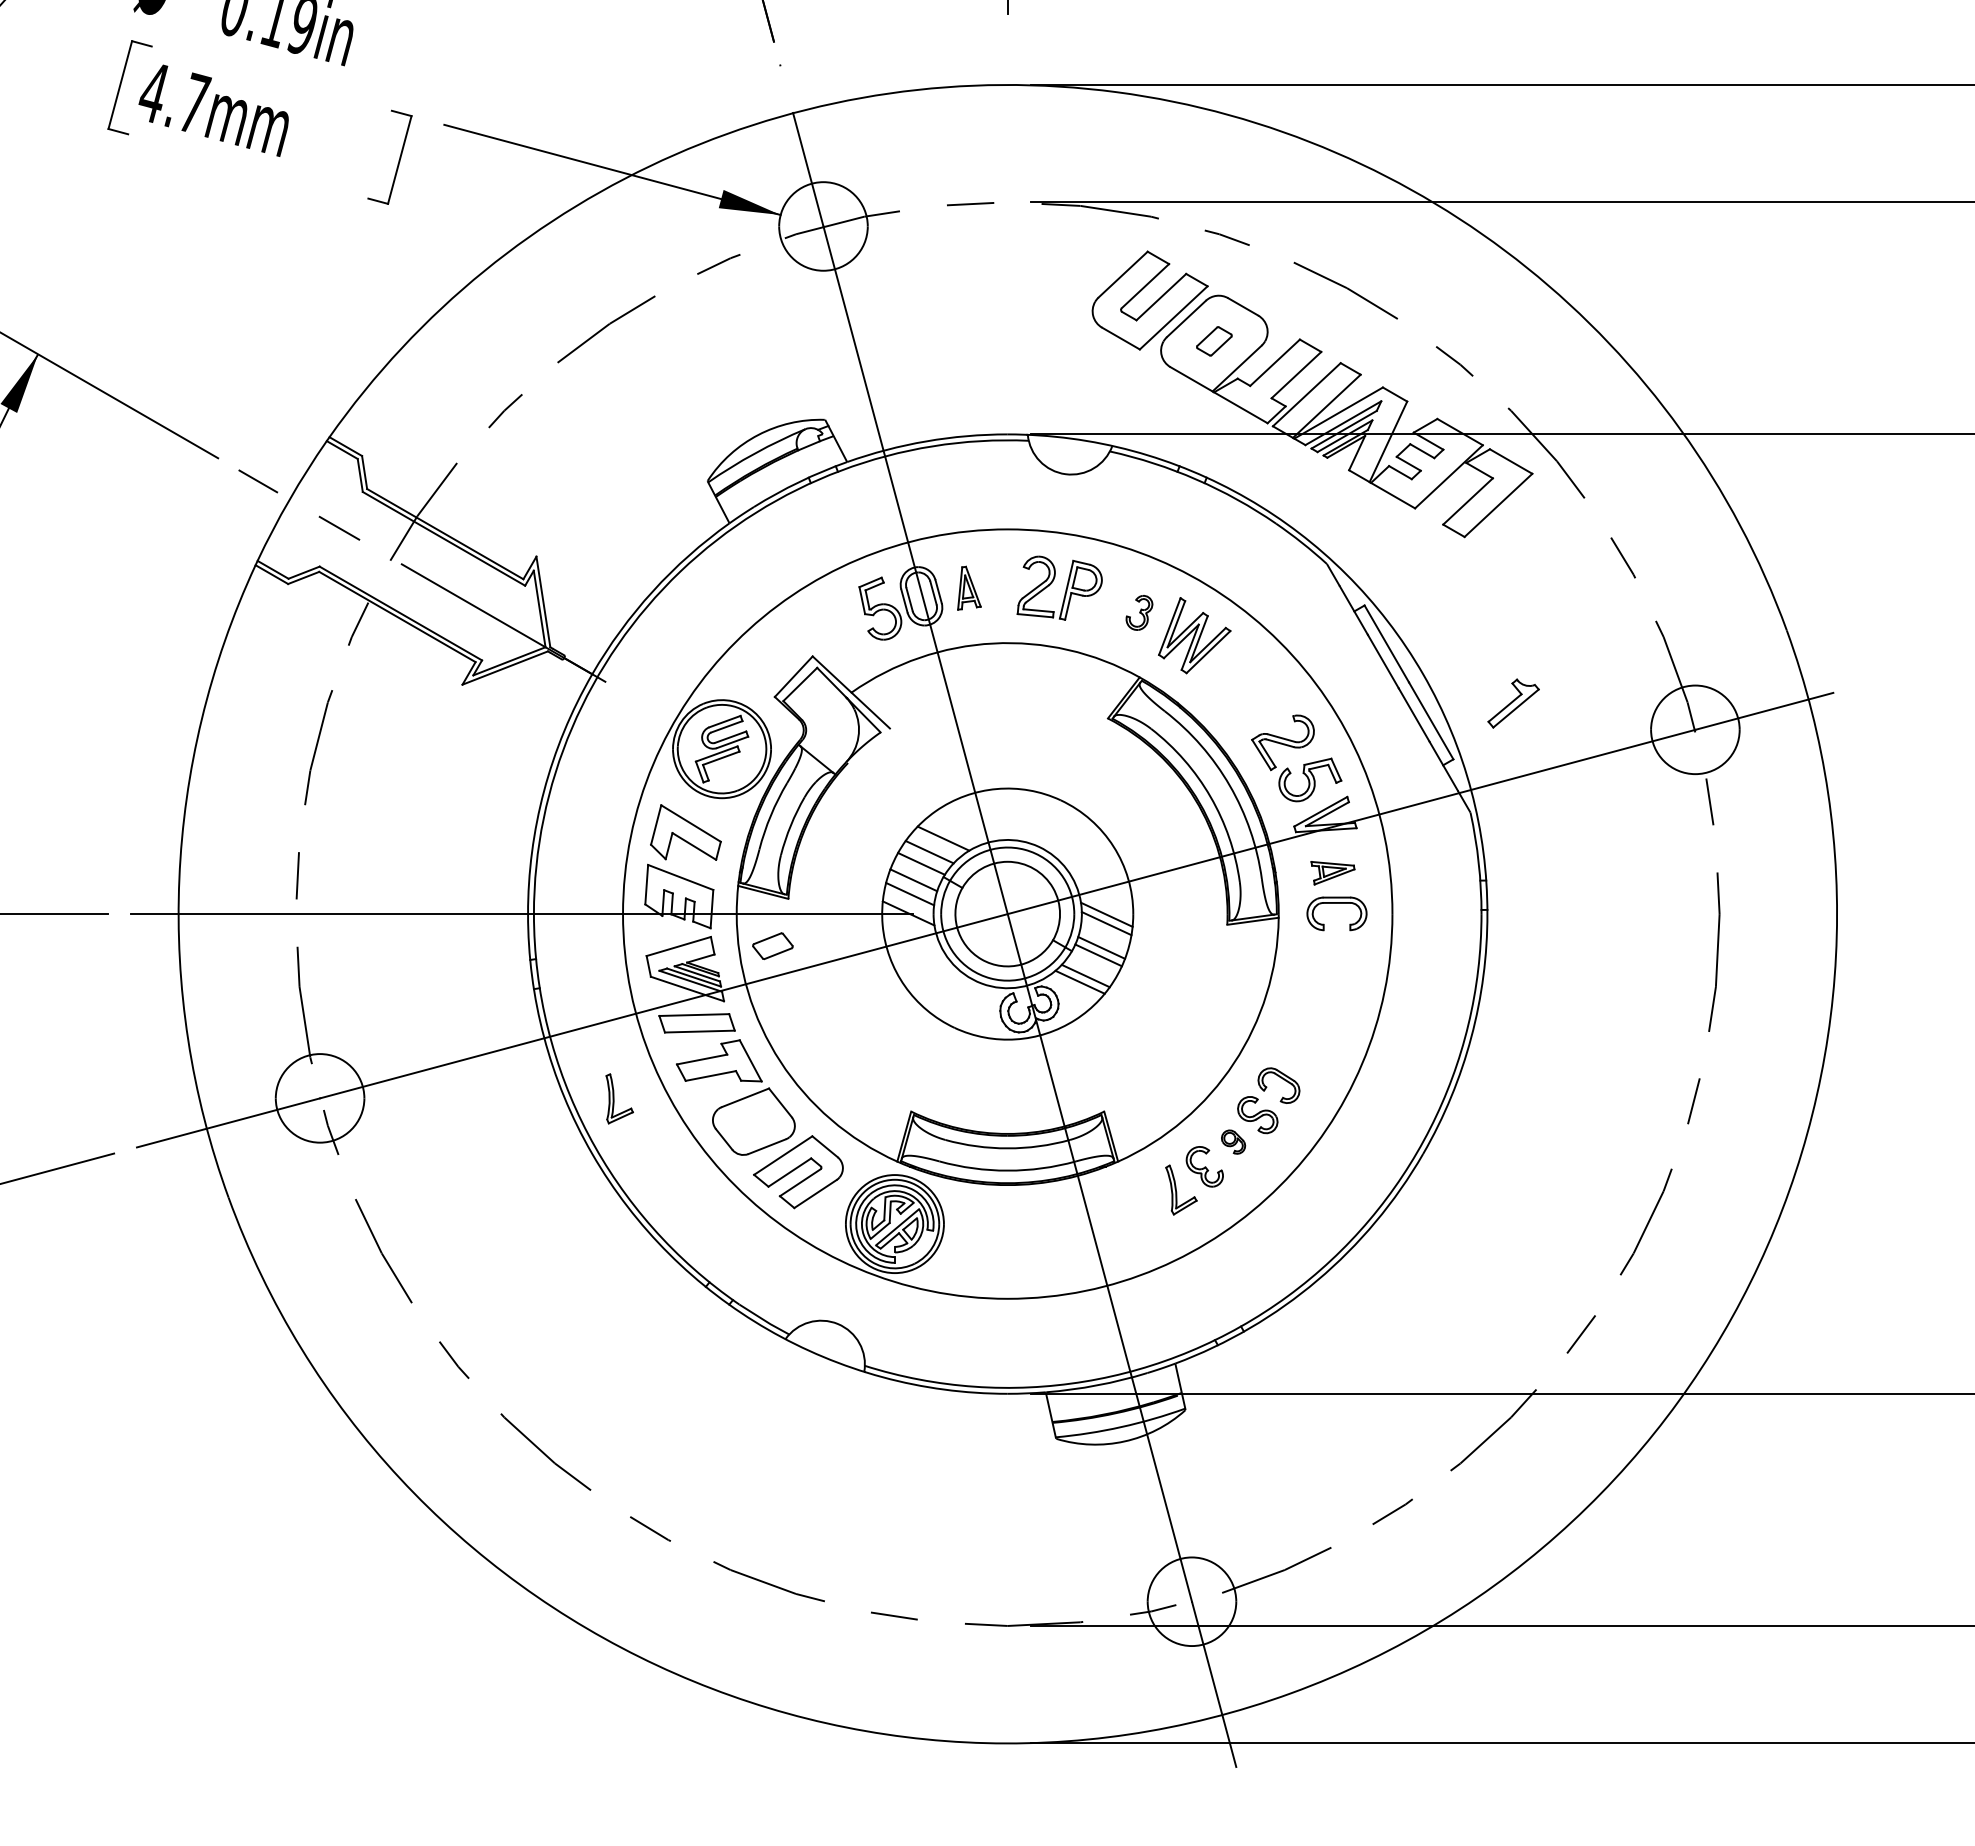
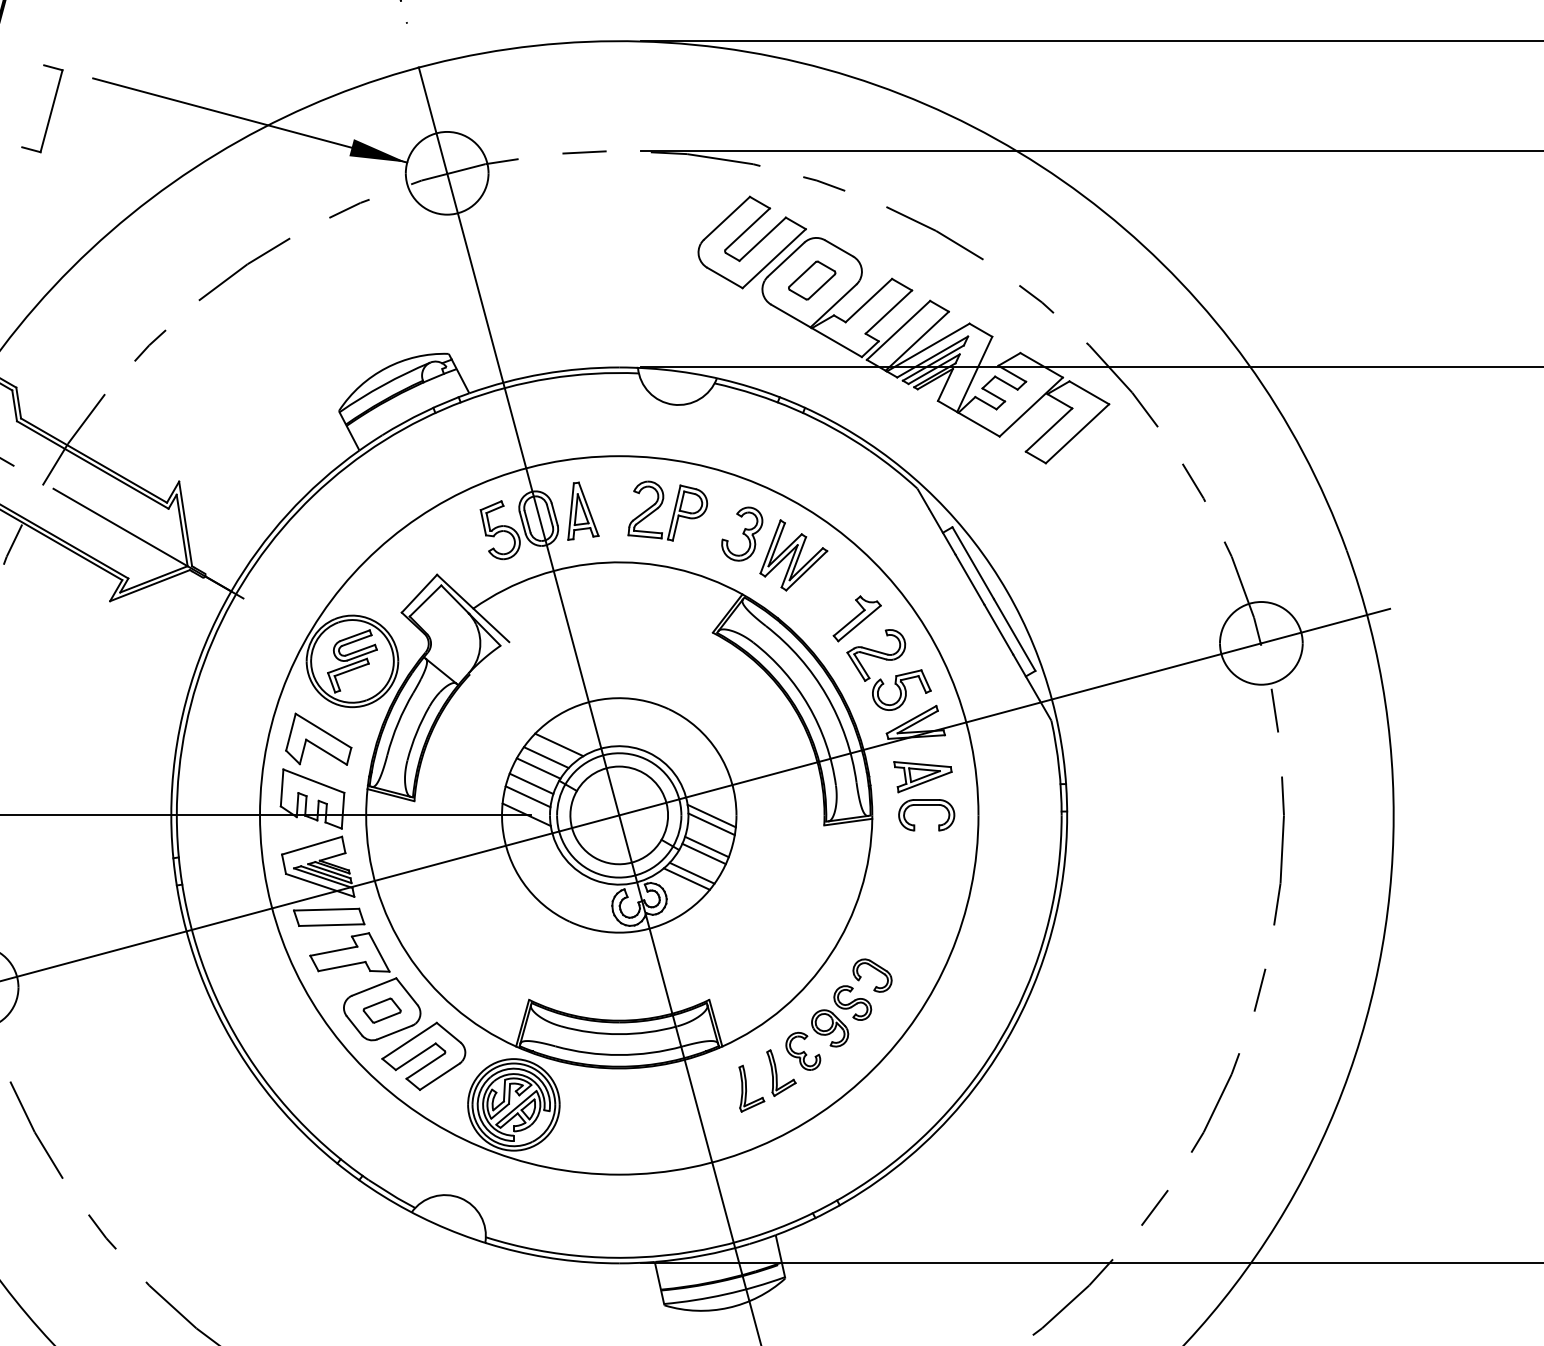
part: (1214, 341) -> (812, 280), size x1.43
part: (969, 587) -> (583, 510), size x1.43
part: (1139, 612) -> (742, 533), size x1.67
part: (1513, 703) -> (857, 618), moved
part: (1332, 873) -> (922, 777), size x1.43
part: (772, 946) -> (381, 1010), moved
part: (619, 1098) -> (751, 1088), moved
part: (1233, 1141) -> (830, 1027), size x1.67

